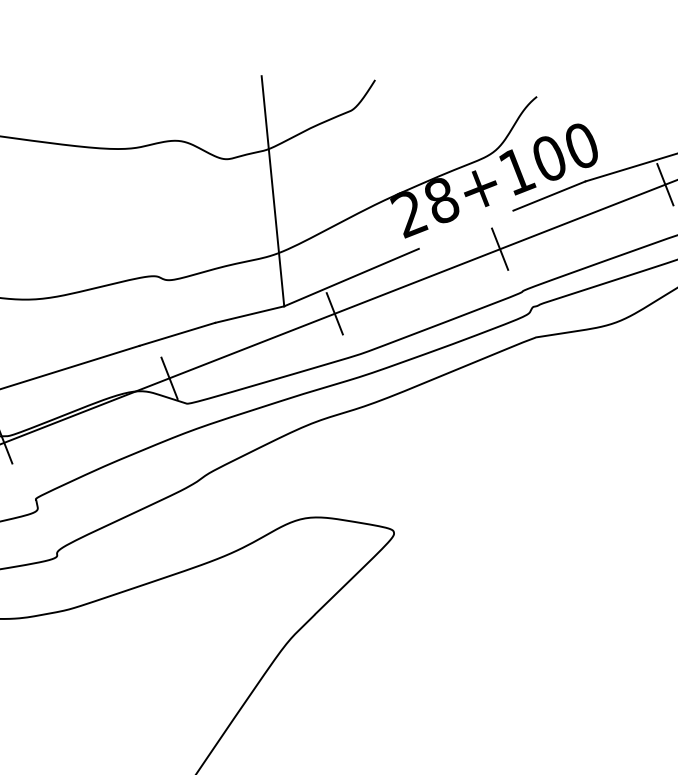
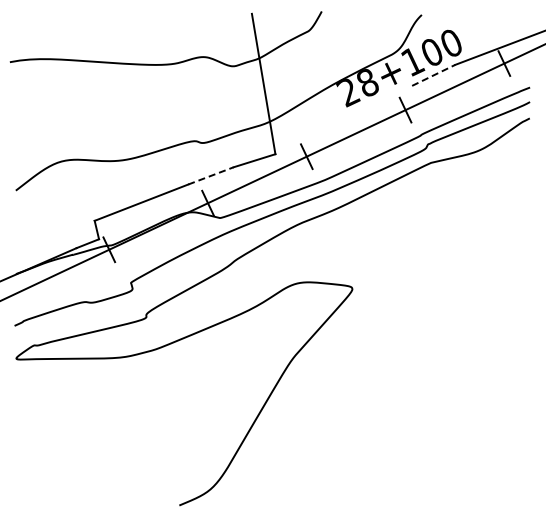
line: (549, 196) -> (433, 75), solid -> dashed
line: (351, 277) -> (315, 133), removed
line: (178, 333) -> (211, 175), solid -> dashed

